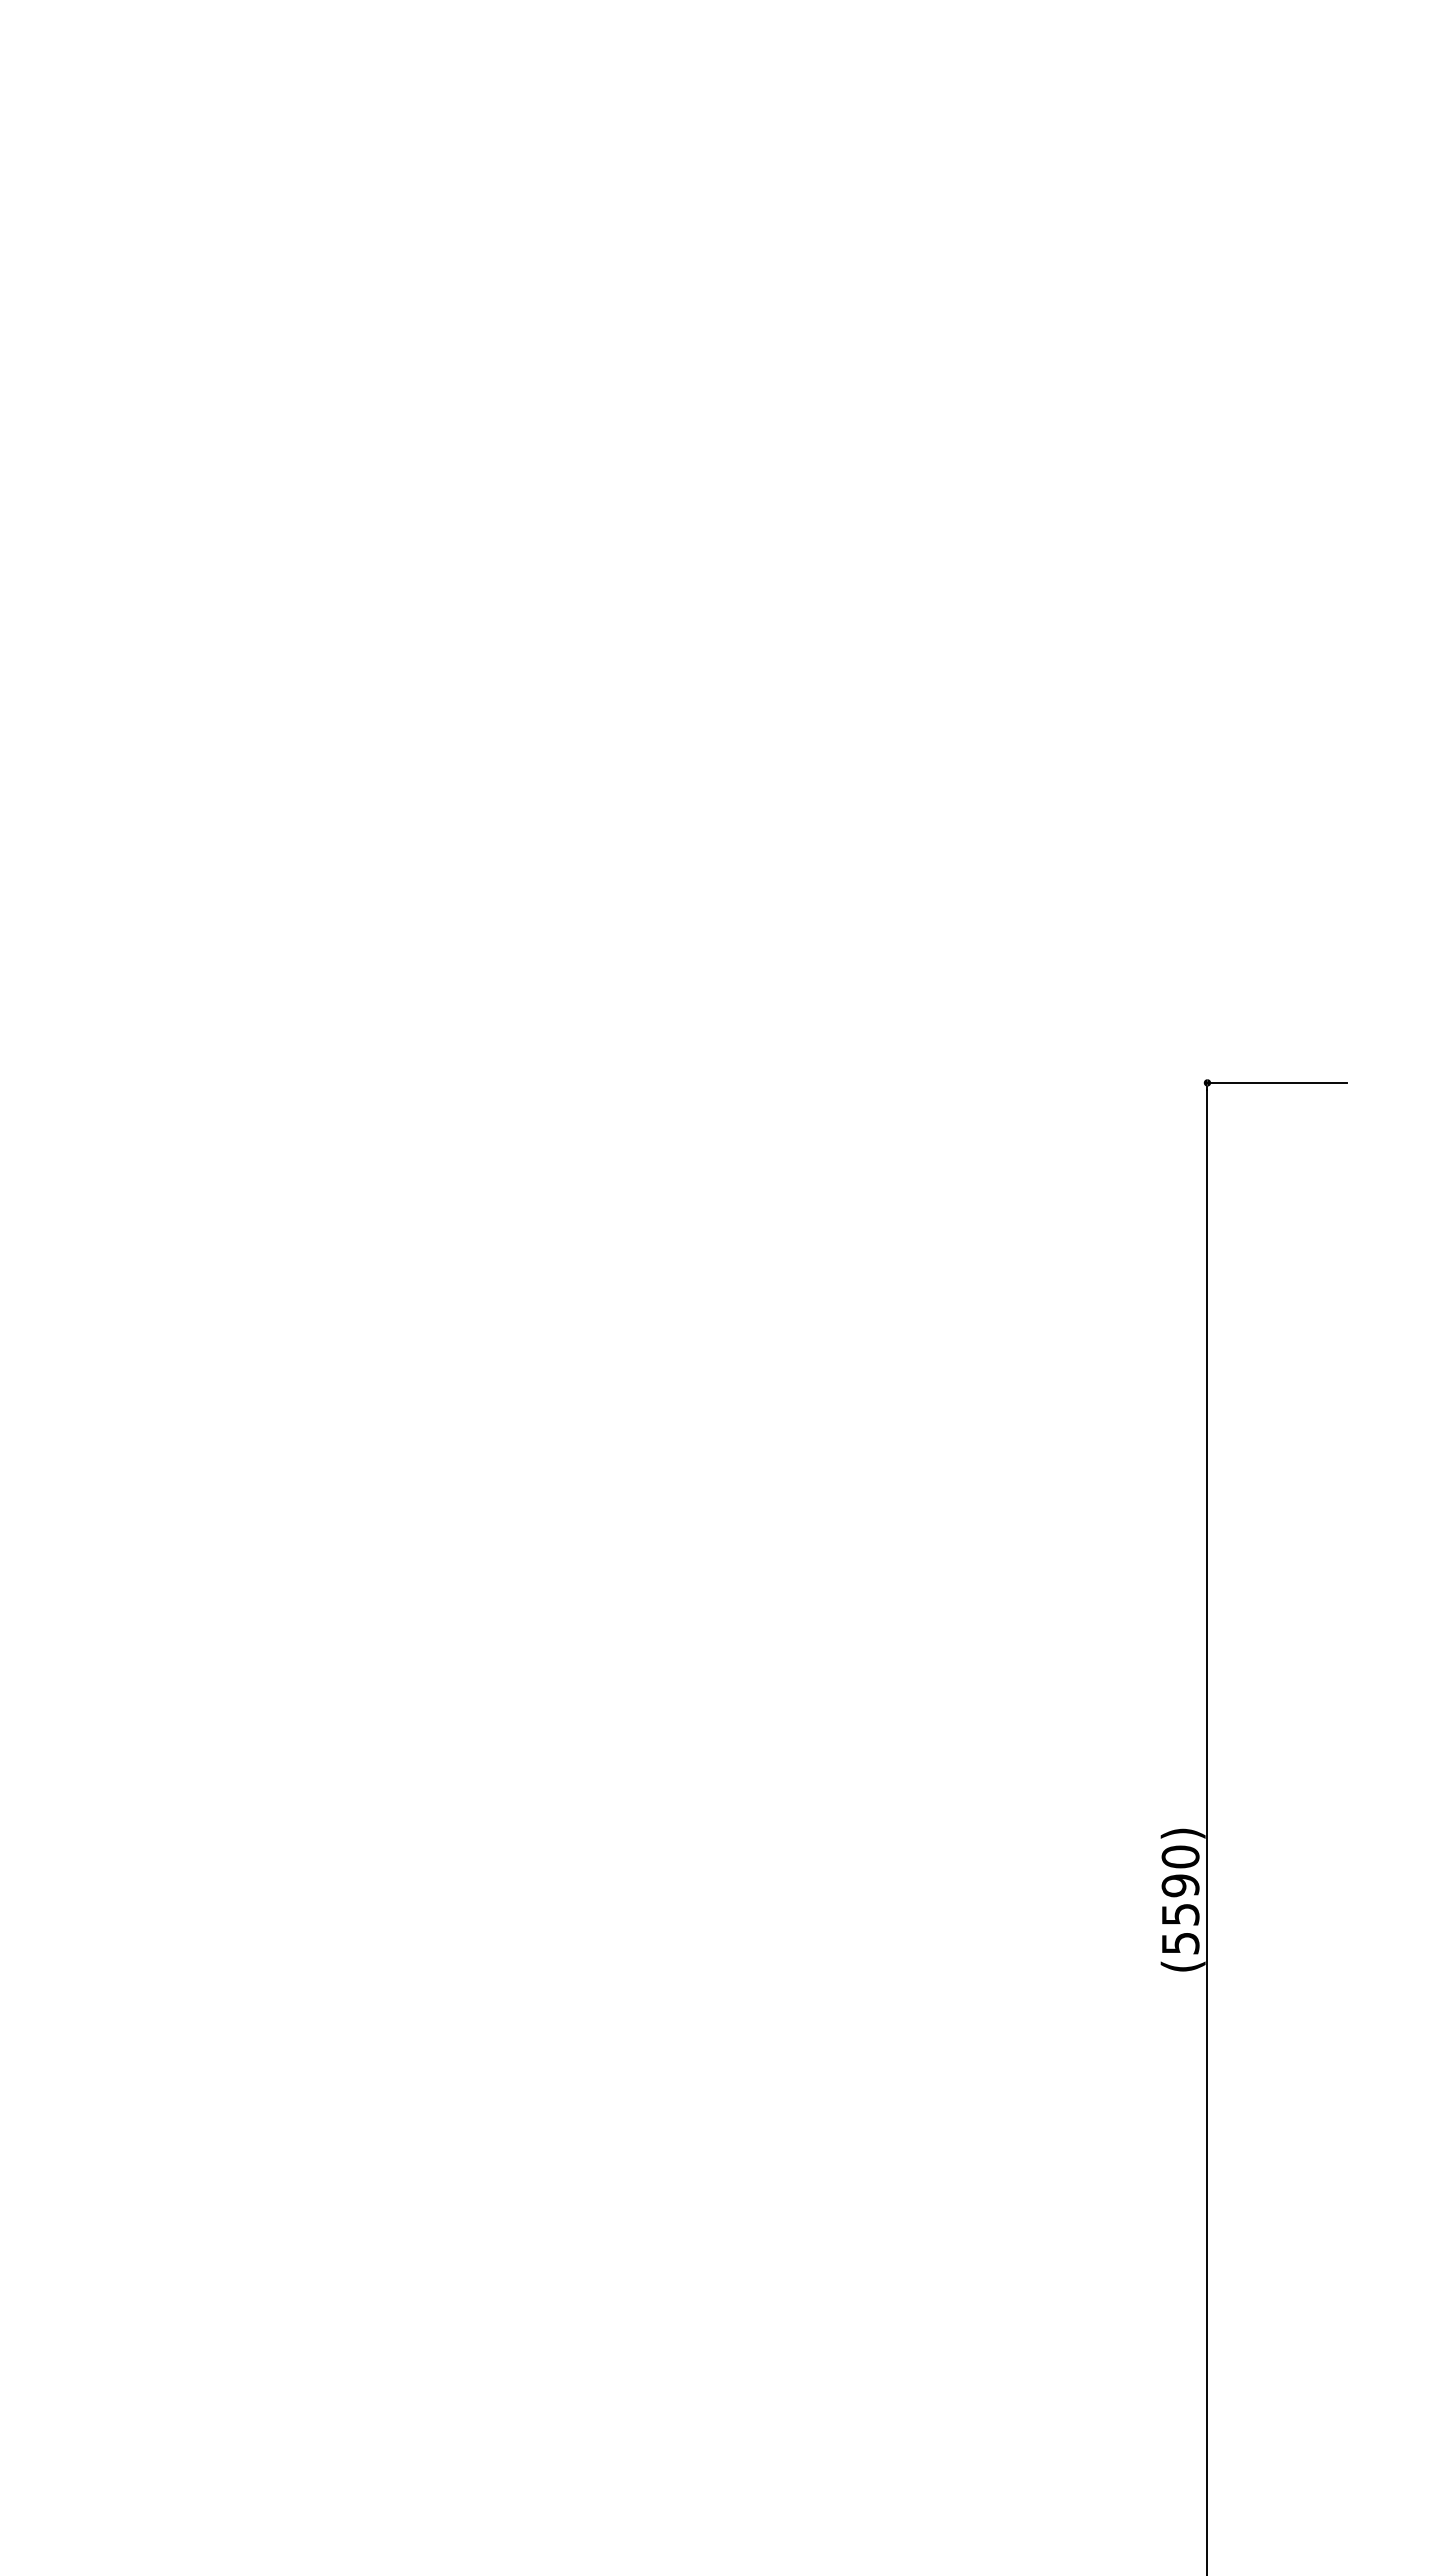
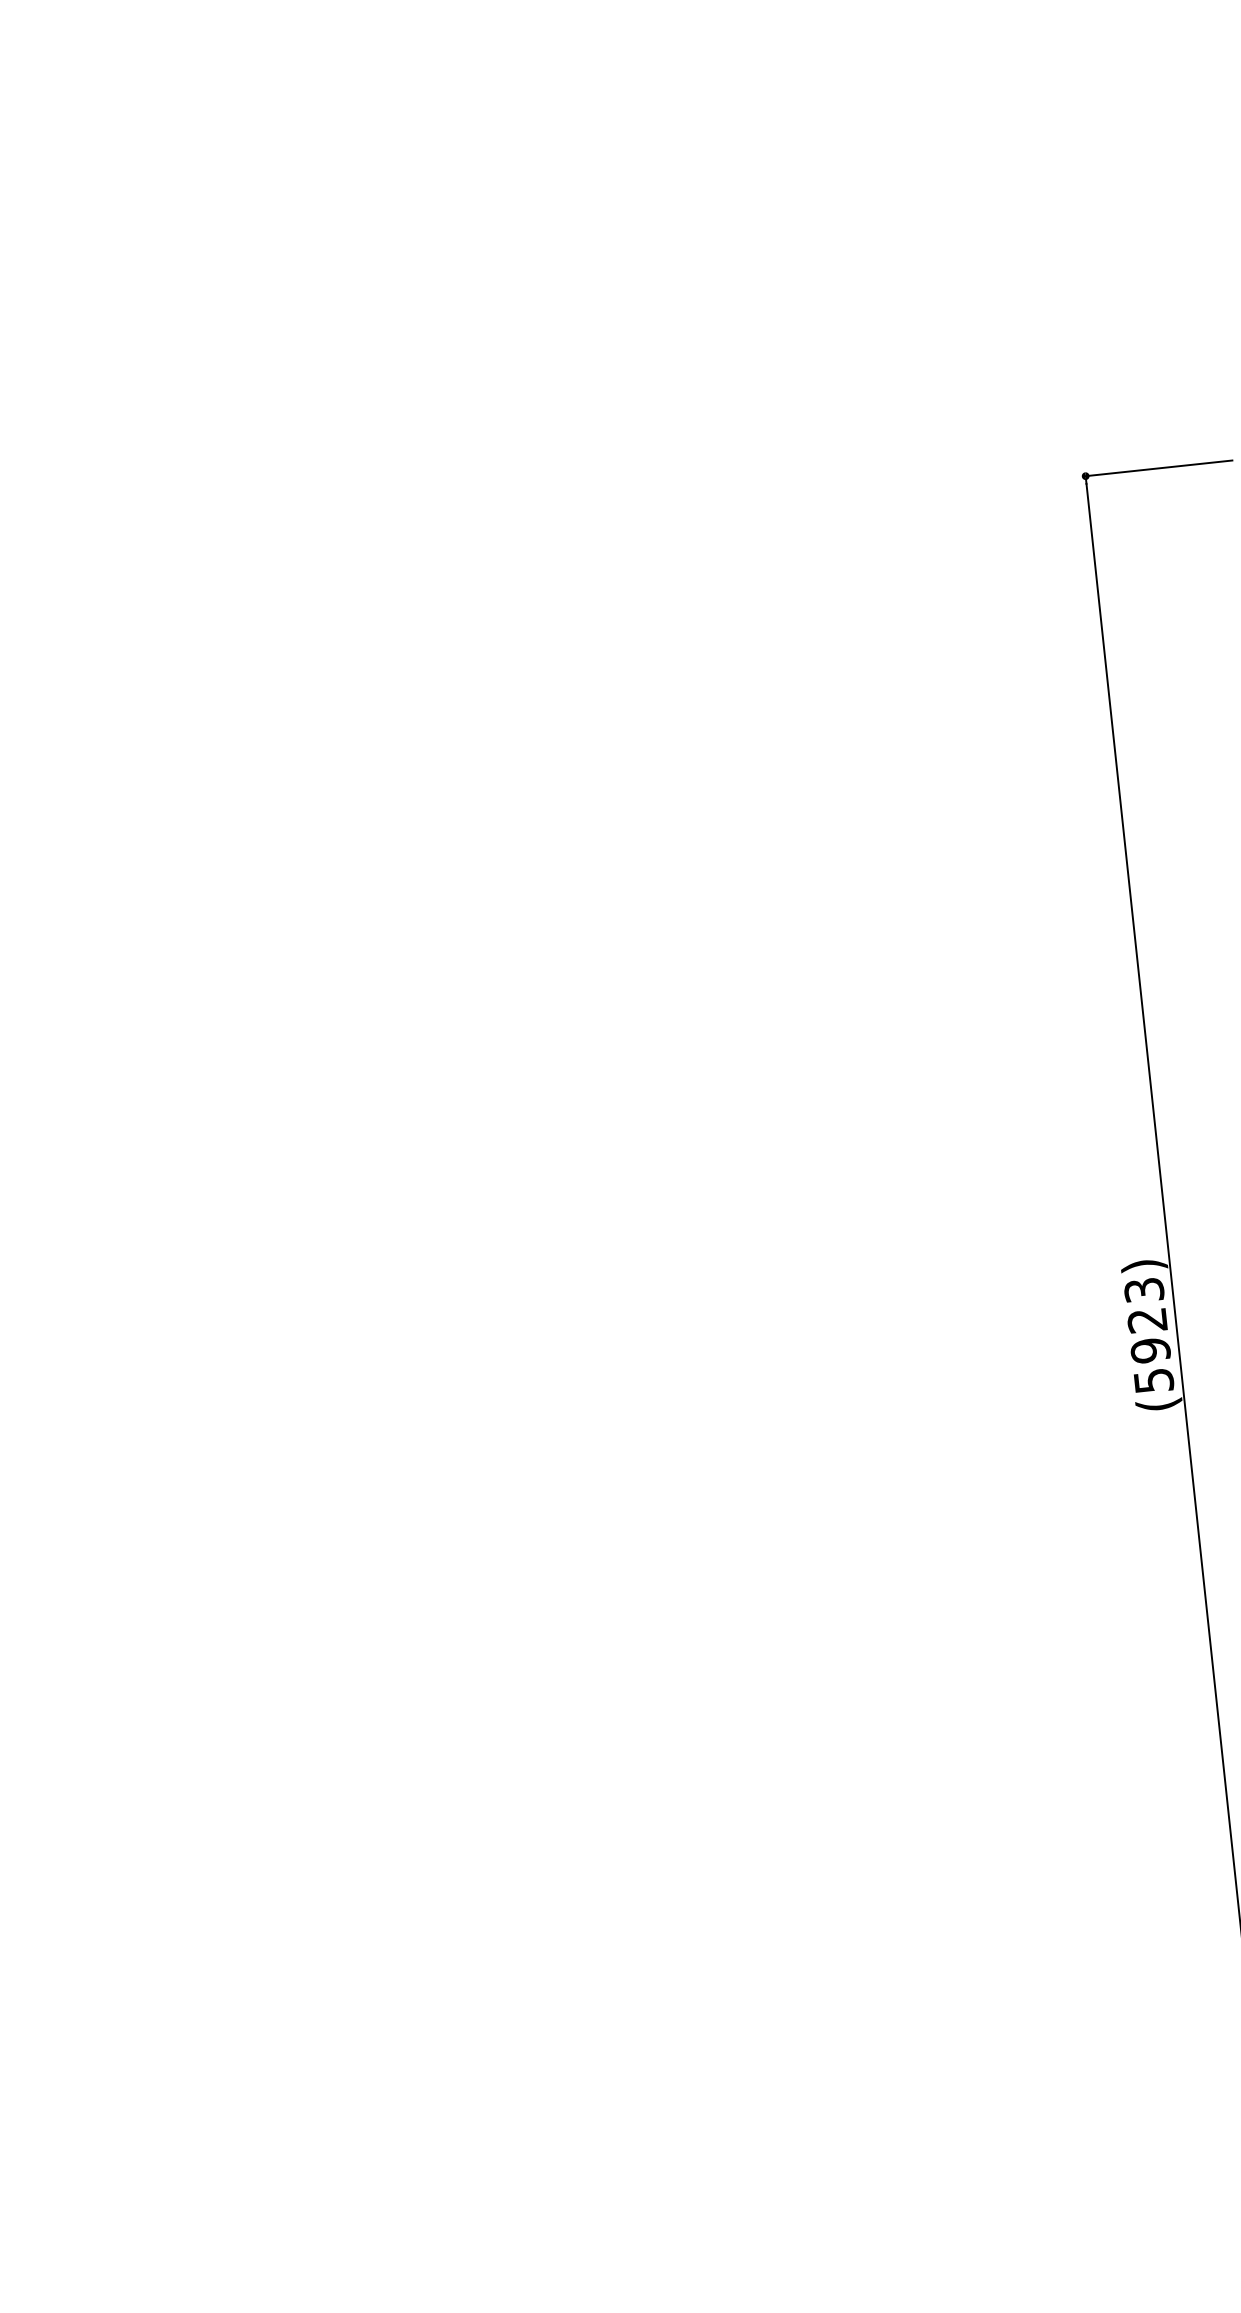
text: (1180, 1885) -> (1147, 1320), (5590) -> (5923)

